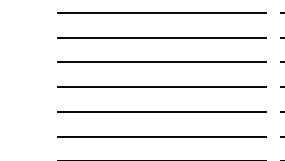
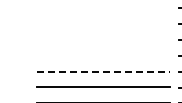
line: (162, 13) -> (103, 8), removed
line: (162, 38) -> (103, 24), removed
line: (162, 61) -> (103, 39), removed
line: (162, 86) -> (103, 55), removed
line: (162, 111) -> (103, 71), solid -> dashed

